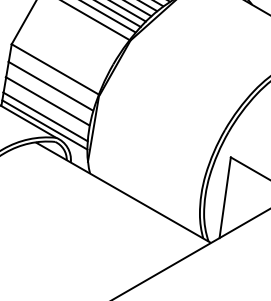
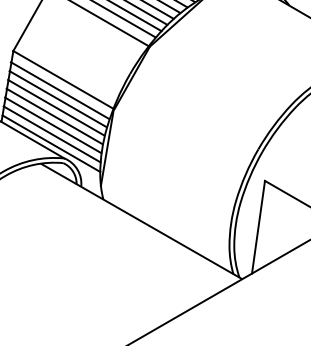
line: (52, 78) -> (60, 90), added
line: (48, 93) -> (55, 107), added
line: (46, 108) -> (53, 124), added

